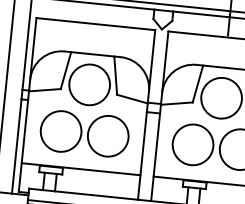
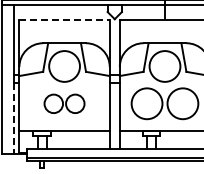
line: (97, 24) -> (65, 20), solid -> dashed
part: (84, 133) -> (64, 103), size x0.6
line: (16, 146) -> (14, 118), solid -> dashed

